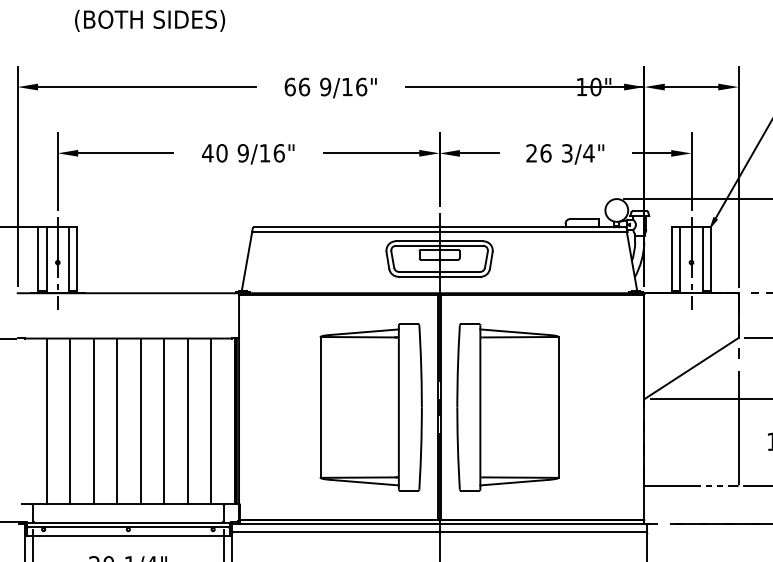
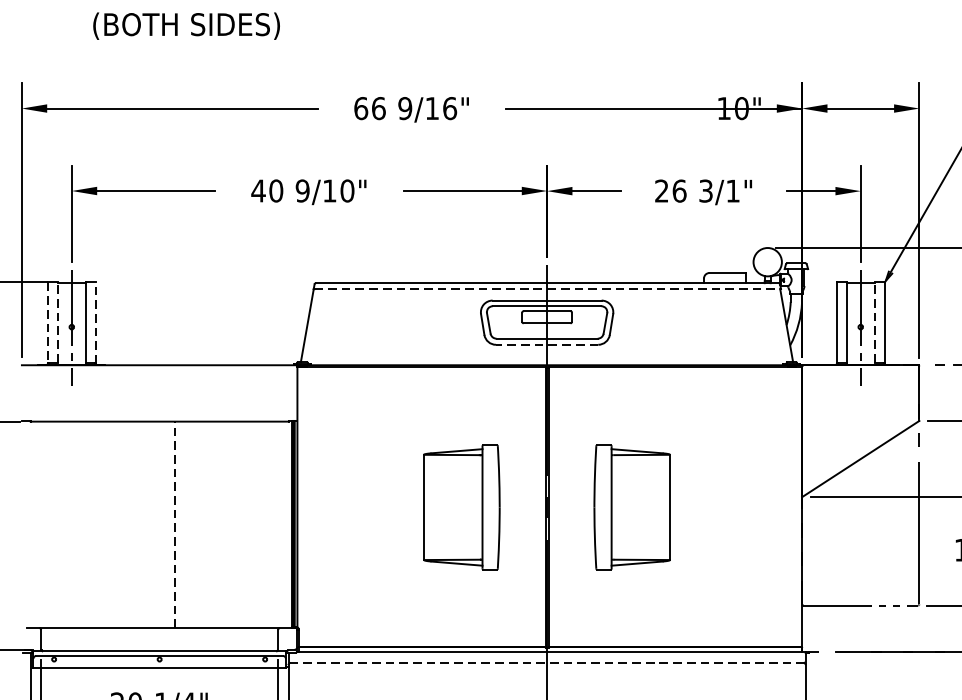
text: (278, 153) -> (346, 191), 9/16" -> 9/10"
text: (588, 153) -> (732, 191), 3/4" -> 3/1"
line: (440, 232) -> (548, 289), solid -> dashed
line: (46, 258) -> (57, 321), solid -> dashed
line: (702, 258) -> (874, 321), solid -> dashed
line: (38, 259) -> (47, 323), solid -> dashed
line: (77, 259) -> (96, 323), solid -> dashed
line: (439, 276) -> (546, 344), solid -> dashed
part: (370, 407) -> (461, 507), size x0.6
part: (507, 407) -> (631, 507), size x0.6
line: (46, 421) -> (57, 524), removed
line: (70, 421) -> (87, 524), removed
line: (93, 421) -> (116, 524), removed
line: (117, 421) -> (146, 524), removed
line: (140, 421) -> (174, 524), solid -> dashed
line: (164, 421) -> (204, 524), removed
line: (187, 421) -> (233, 524), removed
line: (211, 421) -> (263, 524), removed
line: (439, 532) -> (546, 663), solid -> dashed

